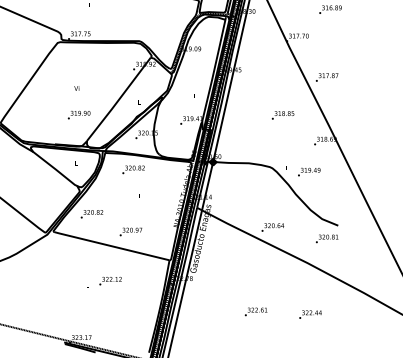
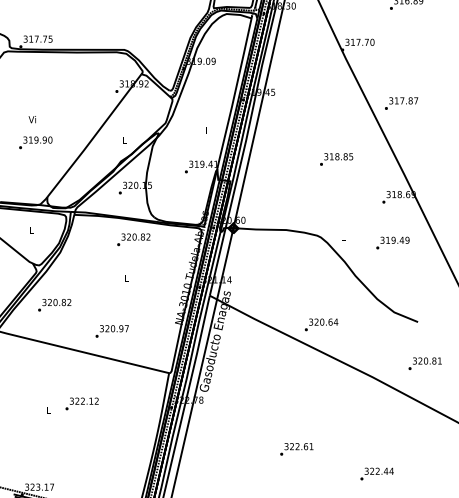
text: (78, 115) -> (34, 143), moved
text: (133, 169) -> (133, 239), moved
text: (309, 171) -> (393, 242), moved
text: (327, 238) -> (425, 363), moved
text: (310, 314) -> (377, 473), moved

